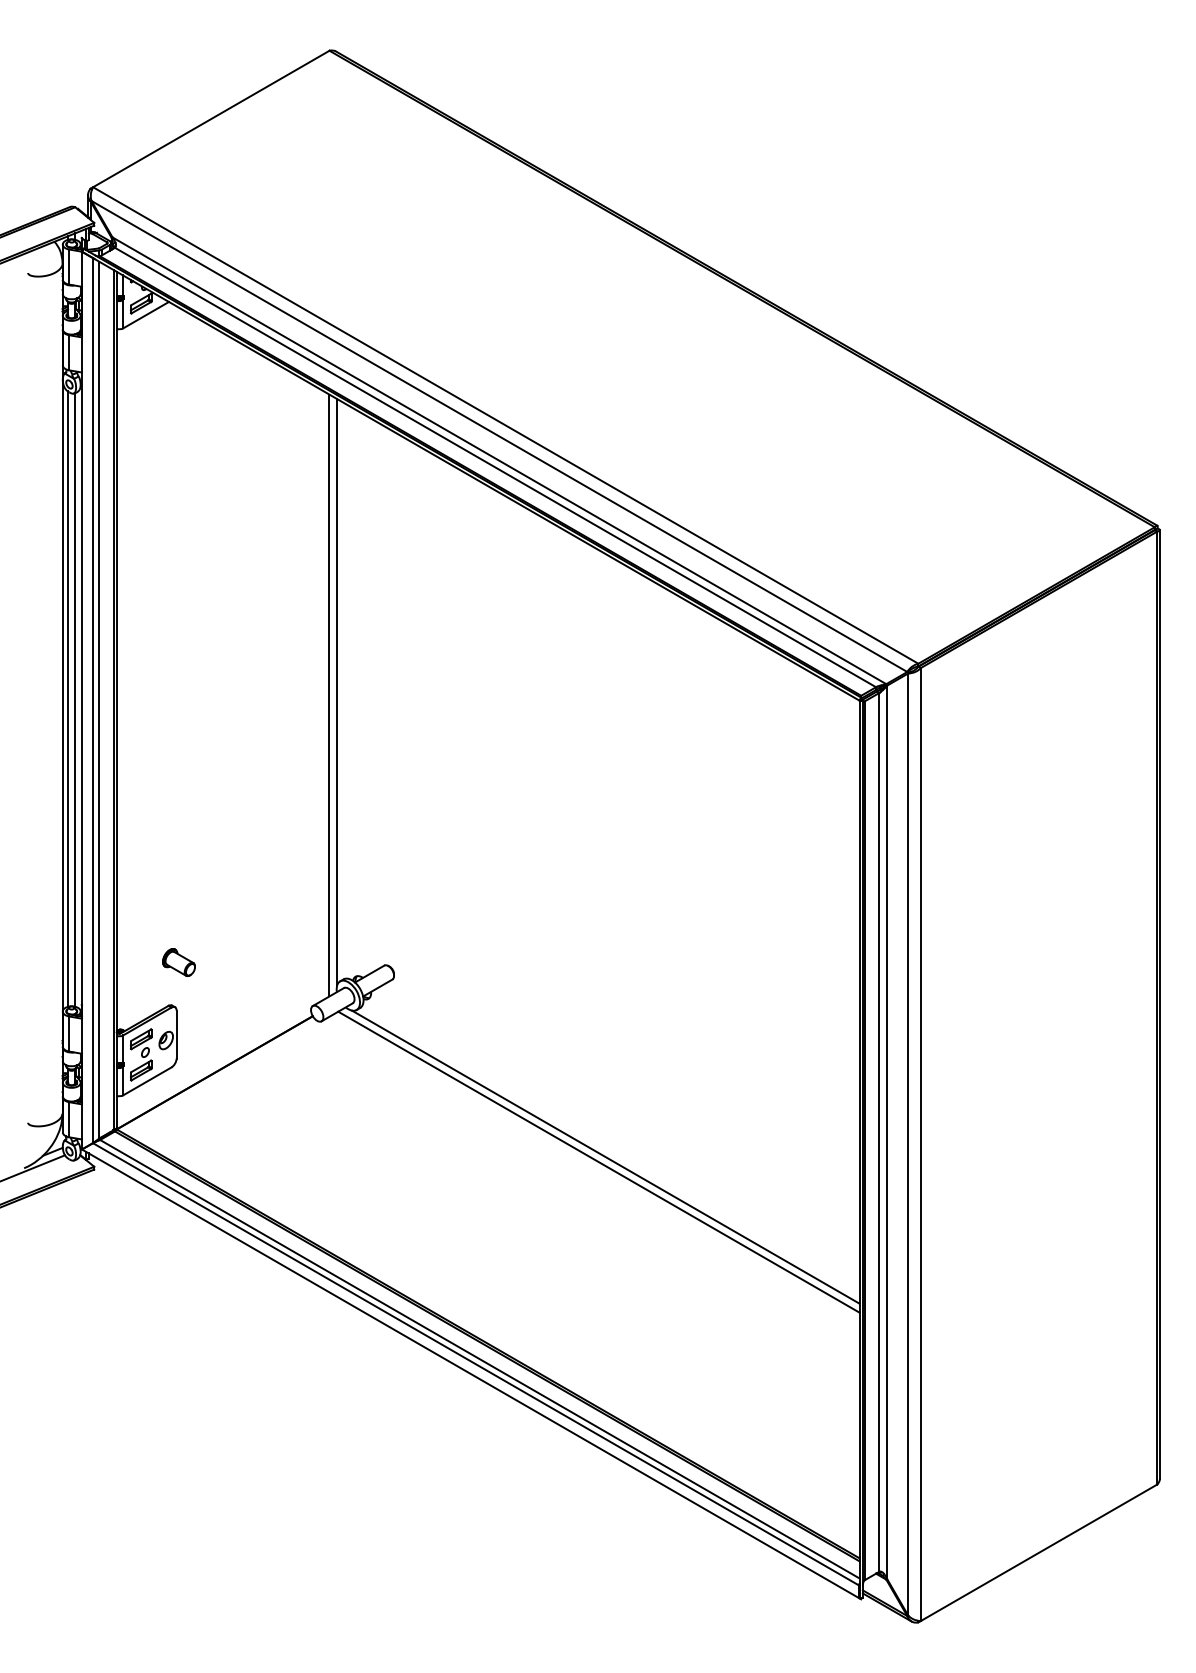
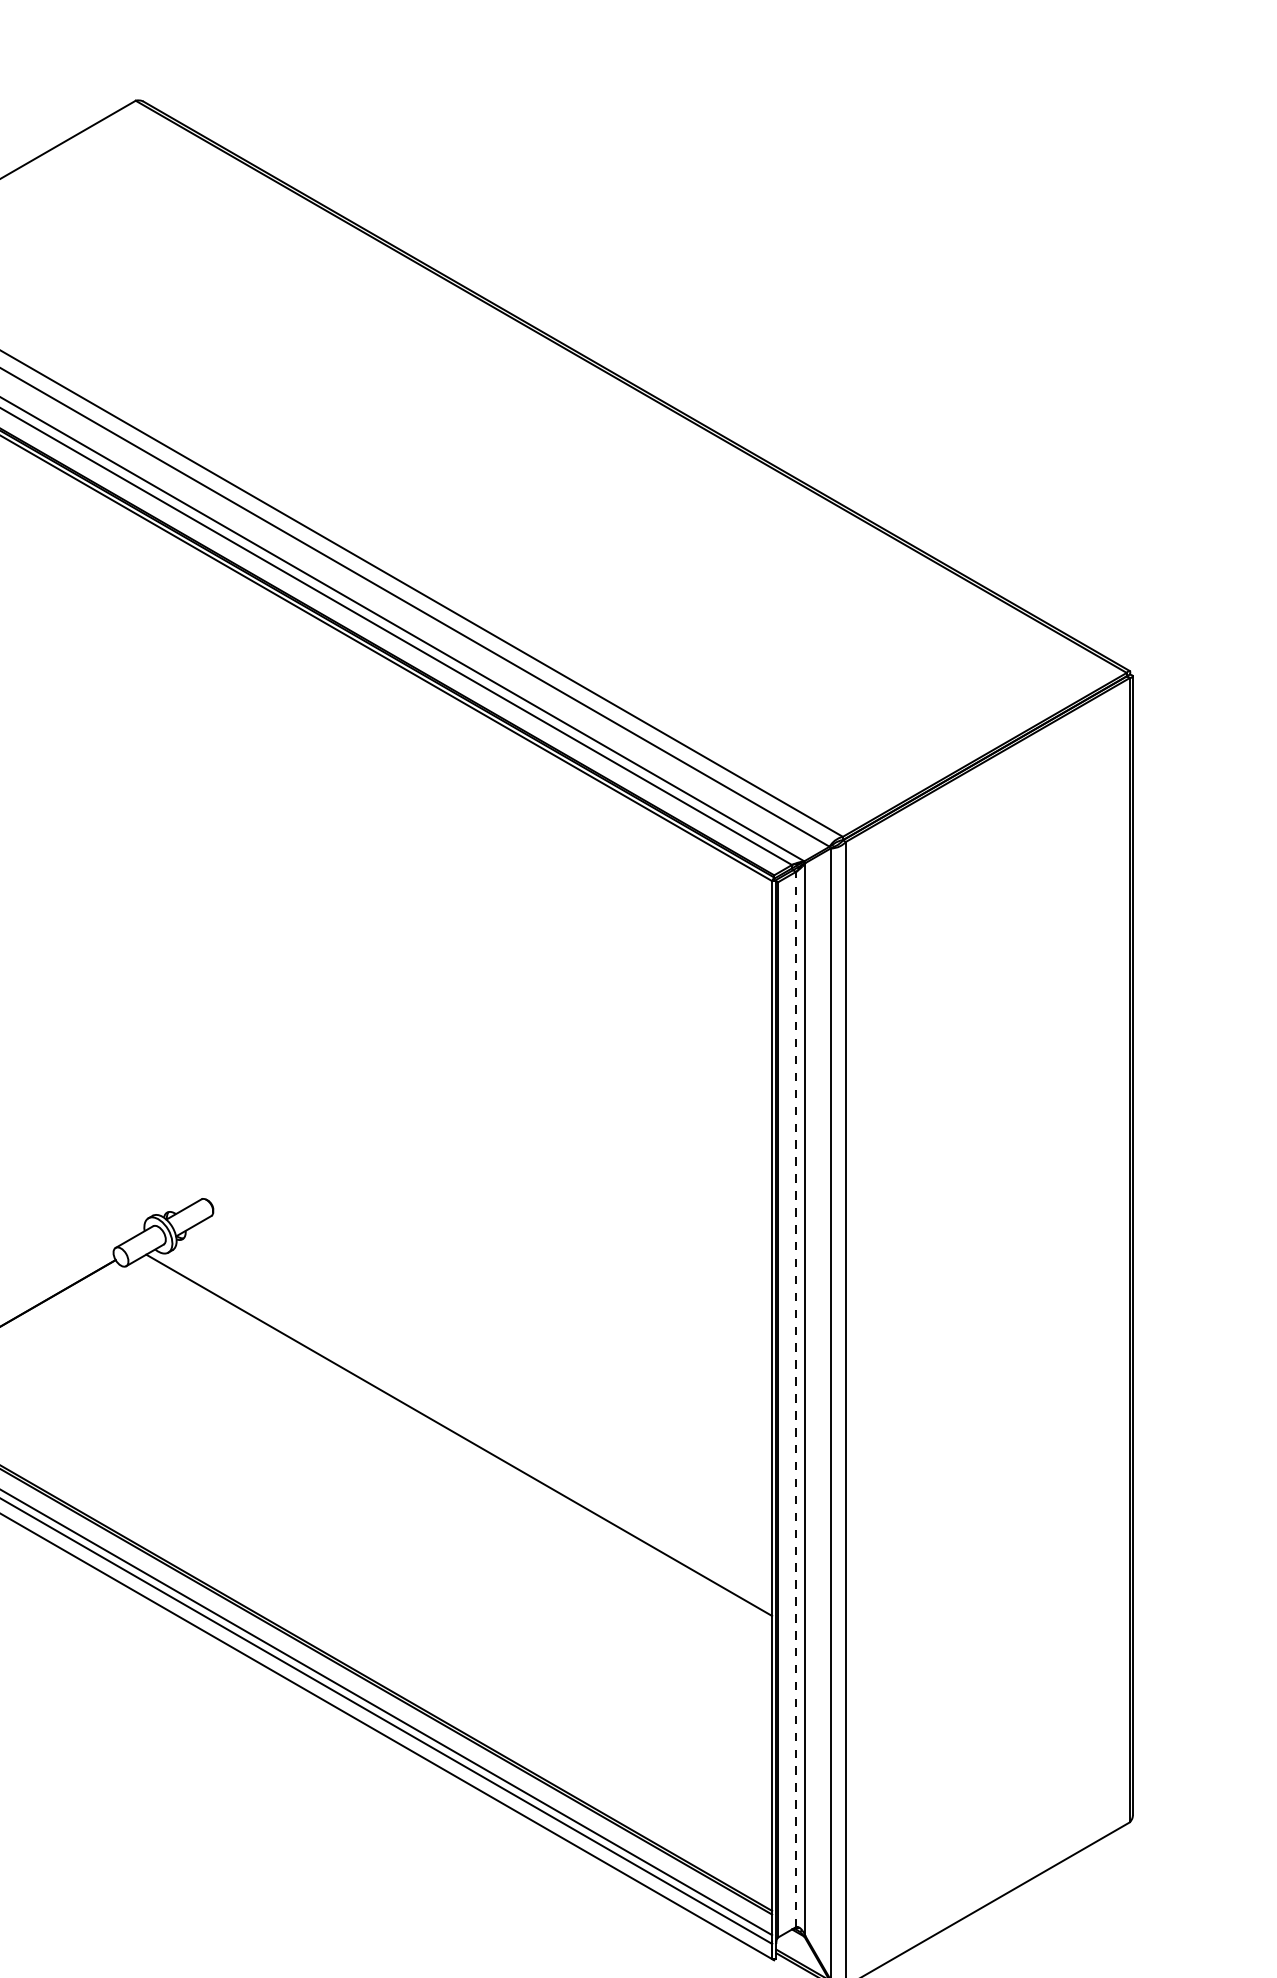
line: (337, 692) -> (145, 871), removed
line: (329, 695) -> (135, 874), removed
line: (879, 1131) -> (796, 1398), solid -> dashed
line: (605, 1156) -> (467, 1428), removed

